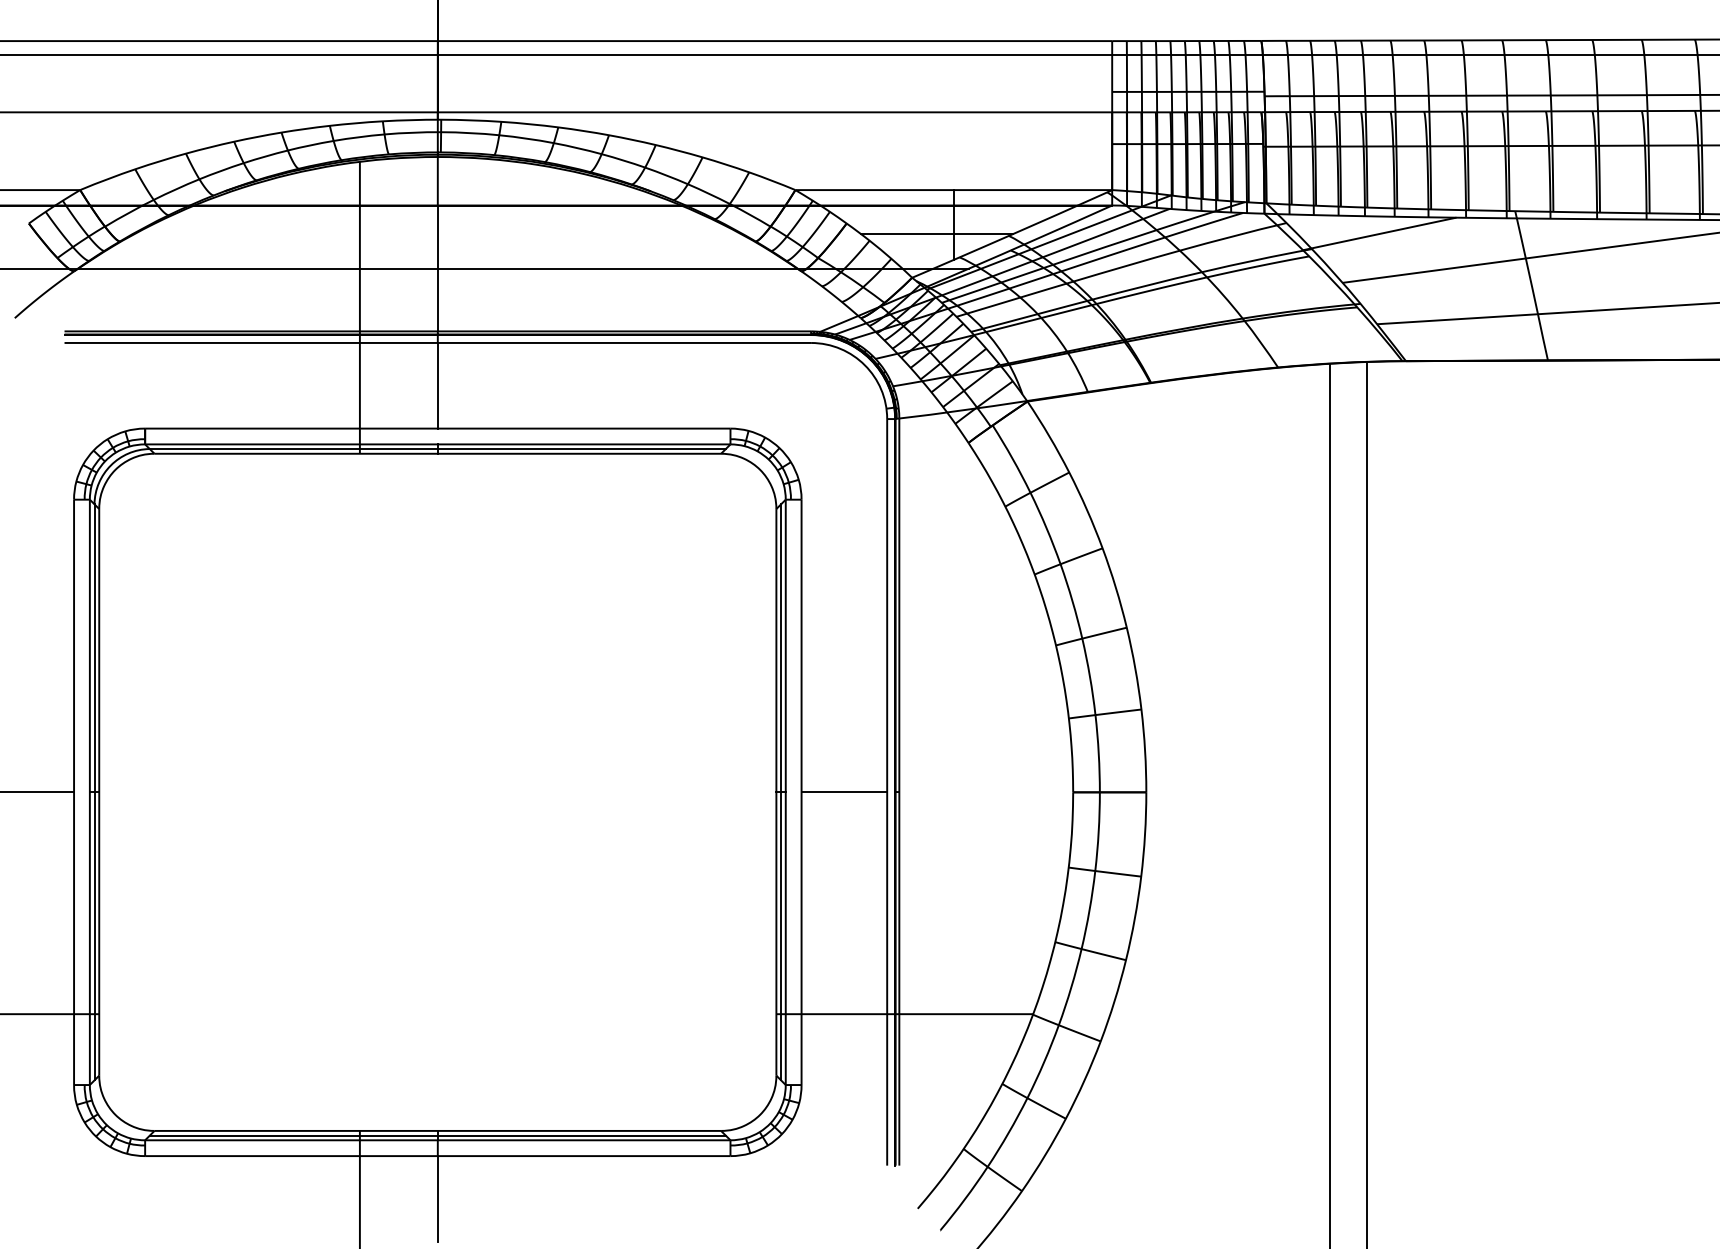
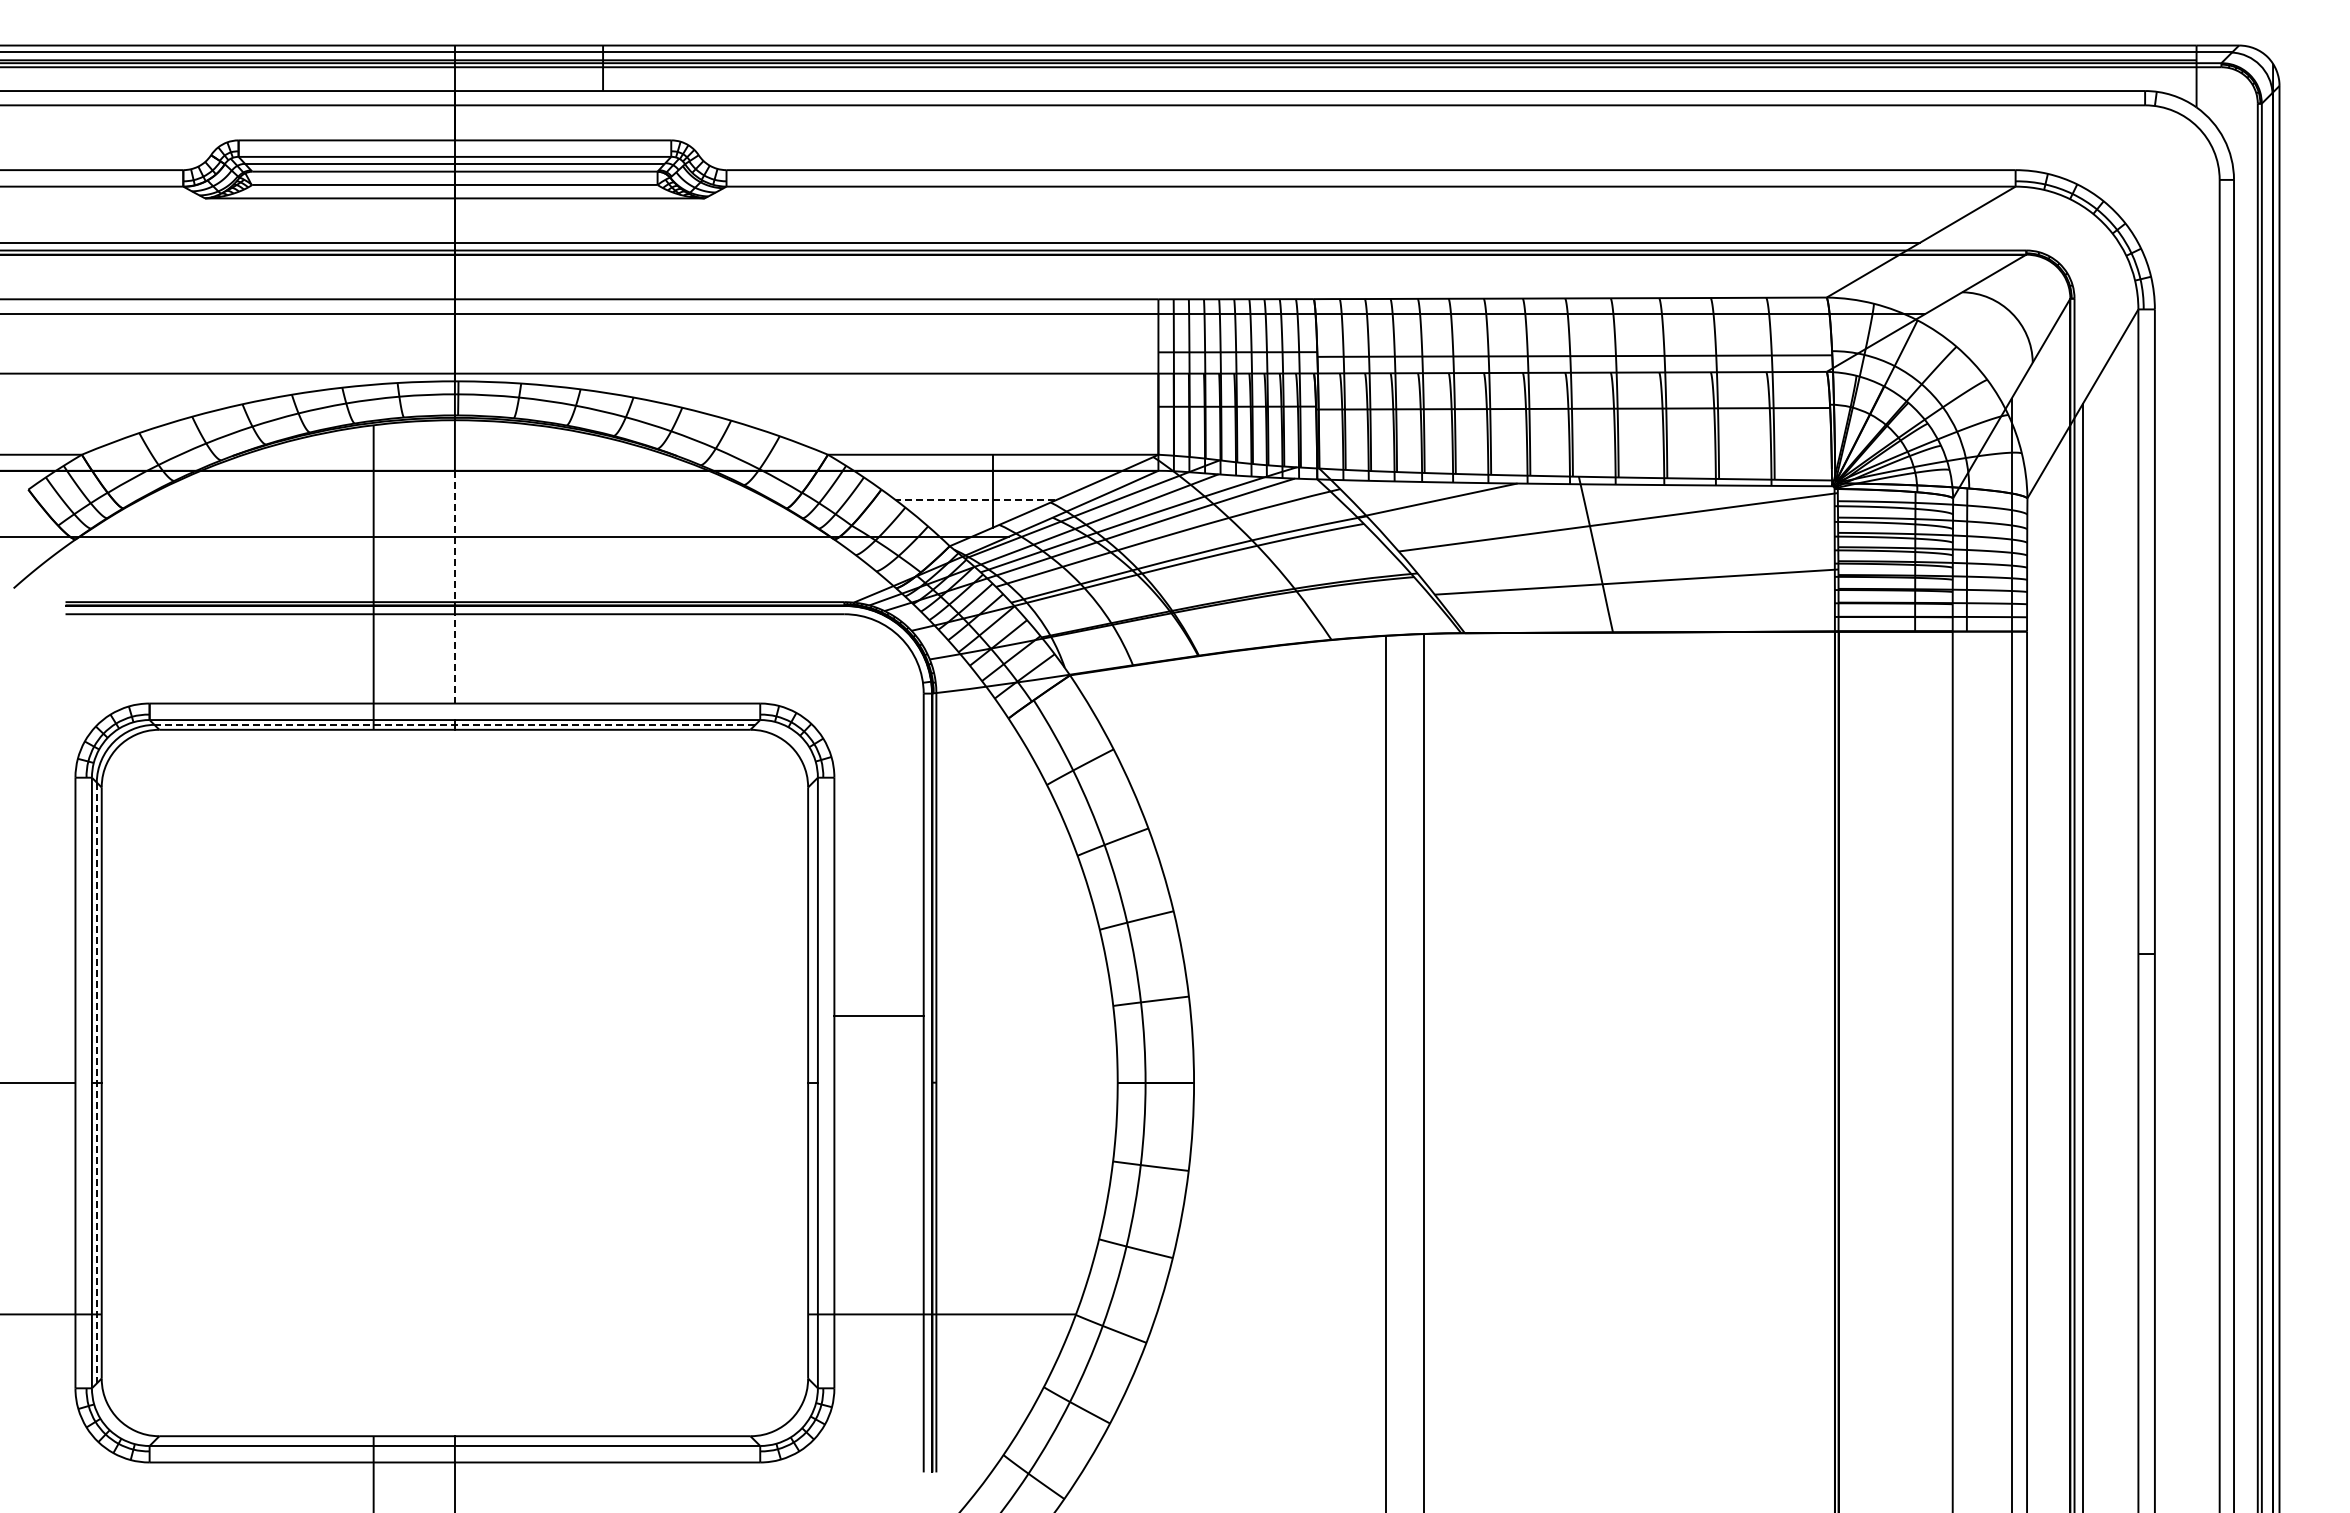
line: (936, 233) -> (975, 500), solid -> dashed
line: (437, 268) -> (454, 536), solid -> dashed
line: (437, 385) -> (454, 658), solid -> dashed
line: (437, 448) -> (454, 724), solid -> dashed
line: (781, 791) -> (813, 1082), removed
line: (94, 792) -> (96, 1083), solid -> dashed
line: (843, 792) -> (878, 1016), moved
line: (437, 1135) -> (454, 1441), removed

